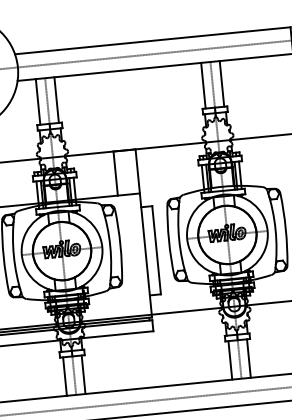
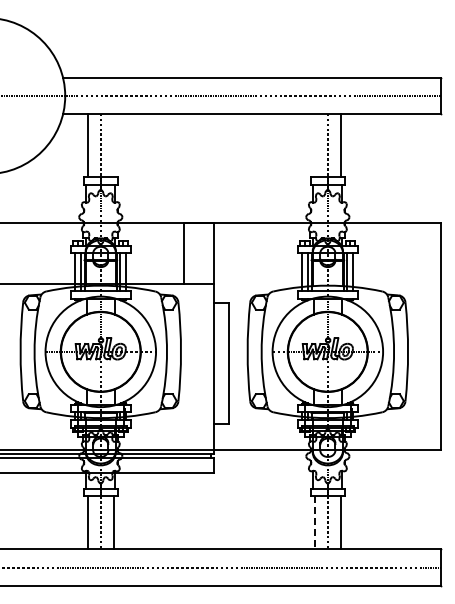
line: (203, 85) -> (315, 145), removed
line: (56, 99) -> (113, 145), removed
line: (230, 360) -> (315, 523), solid -> dashed

